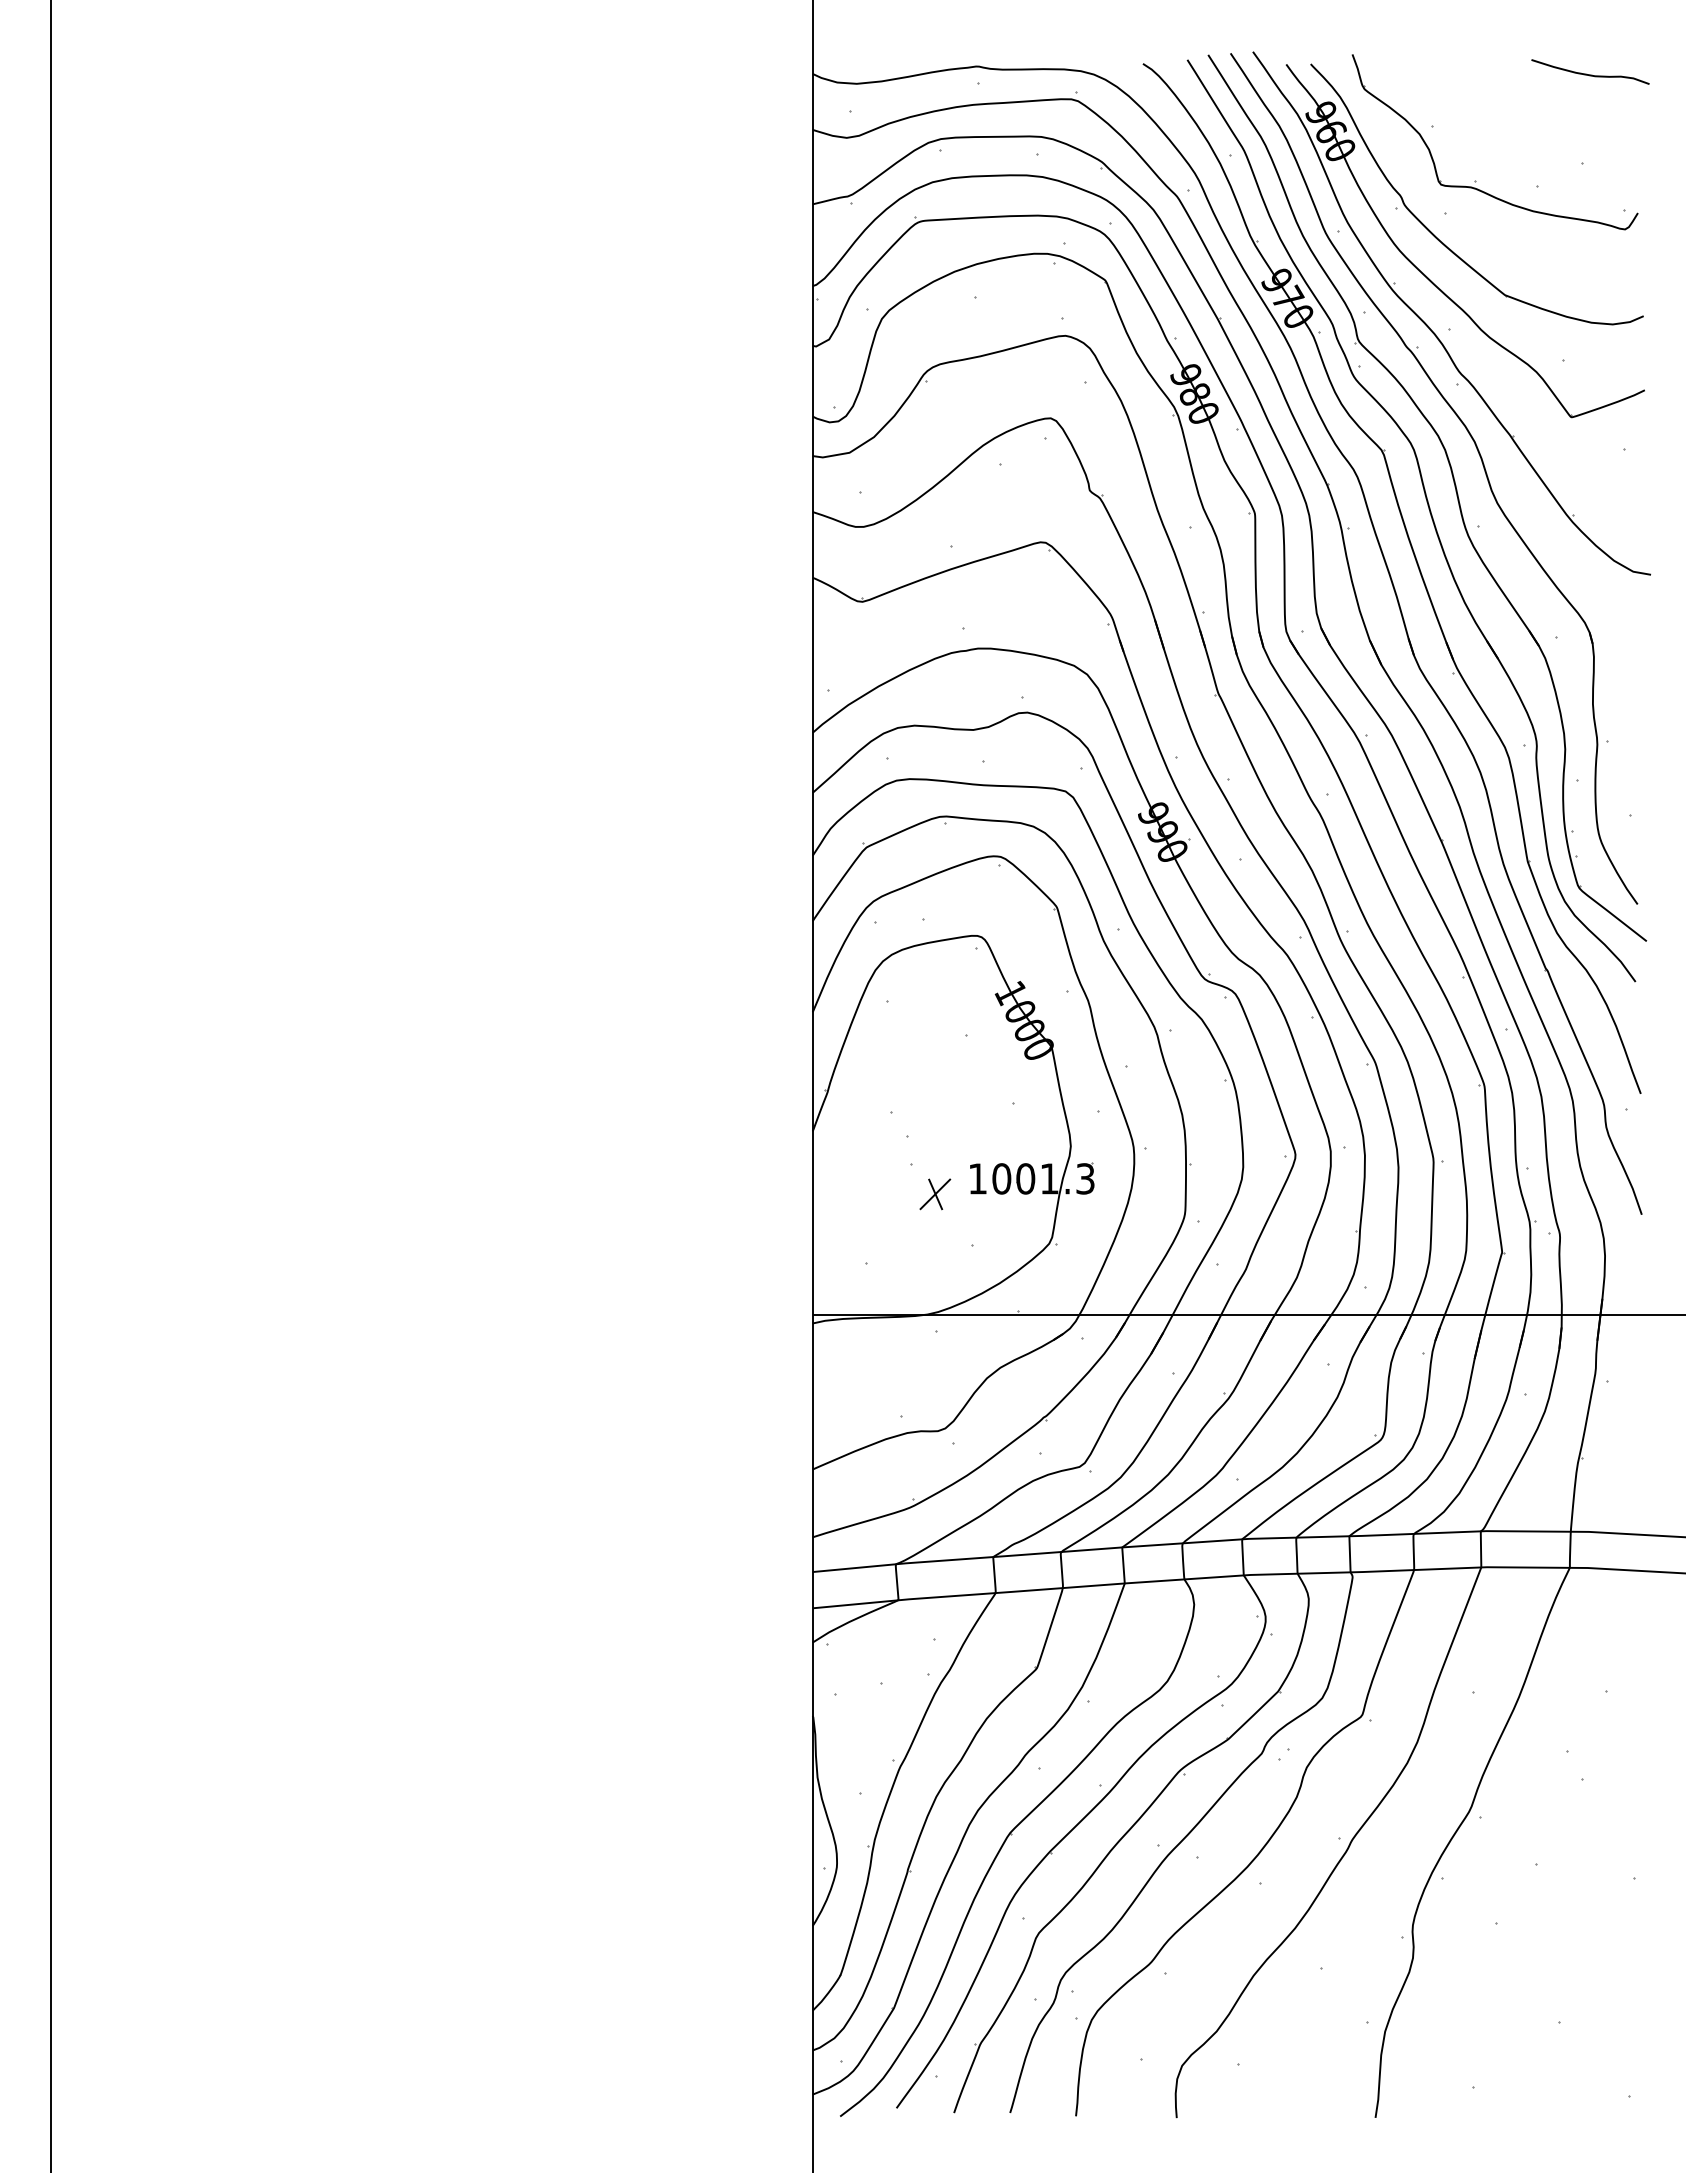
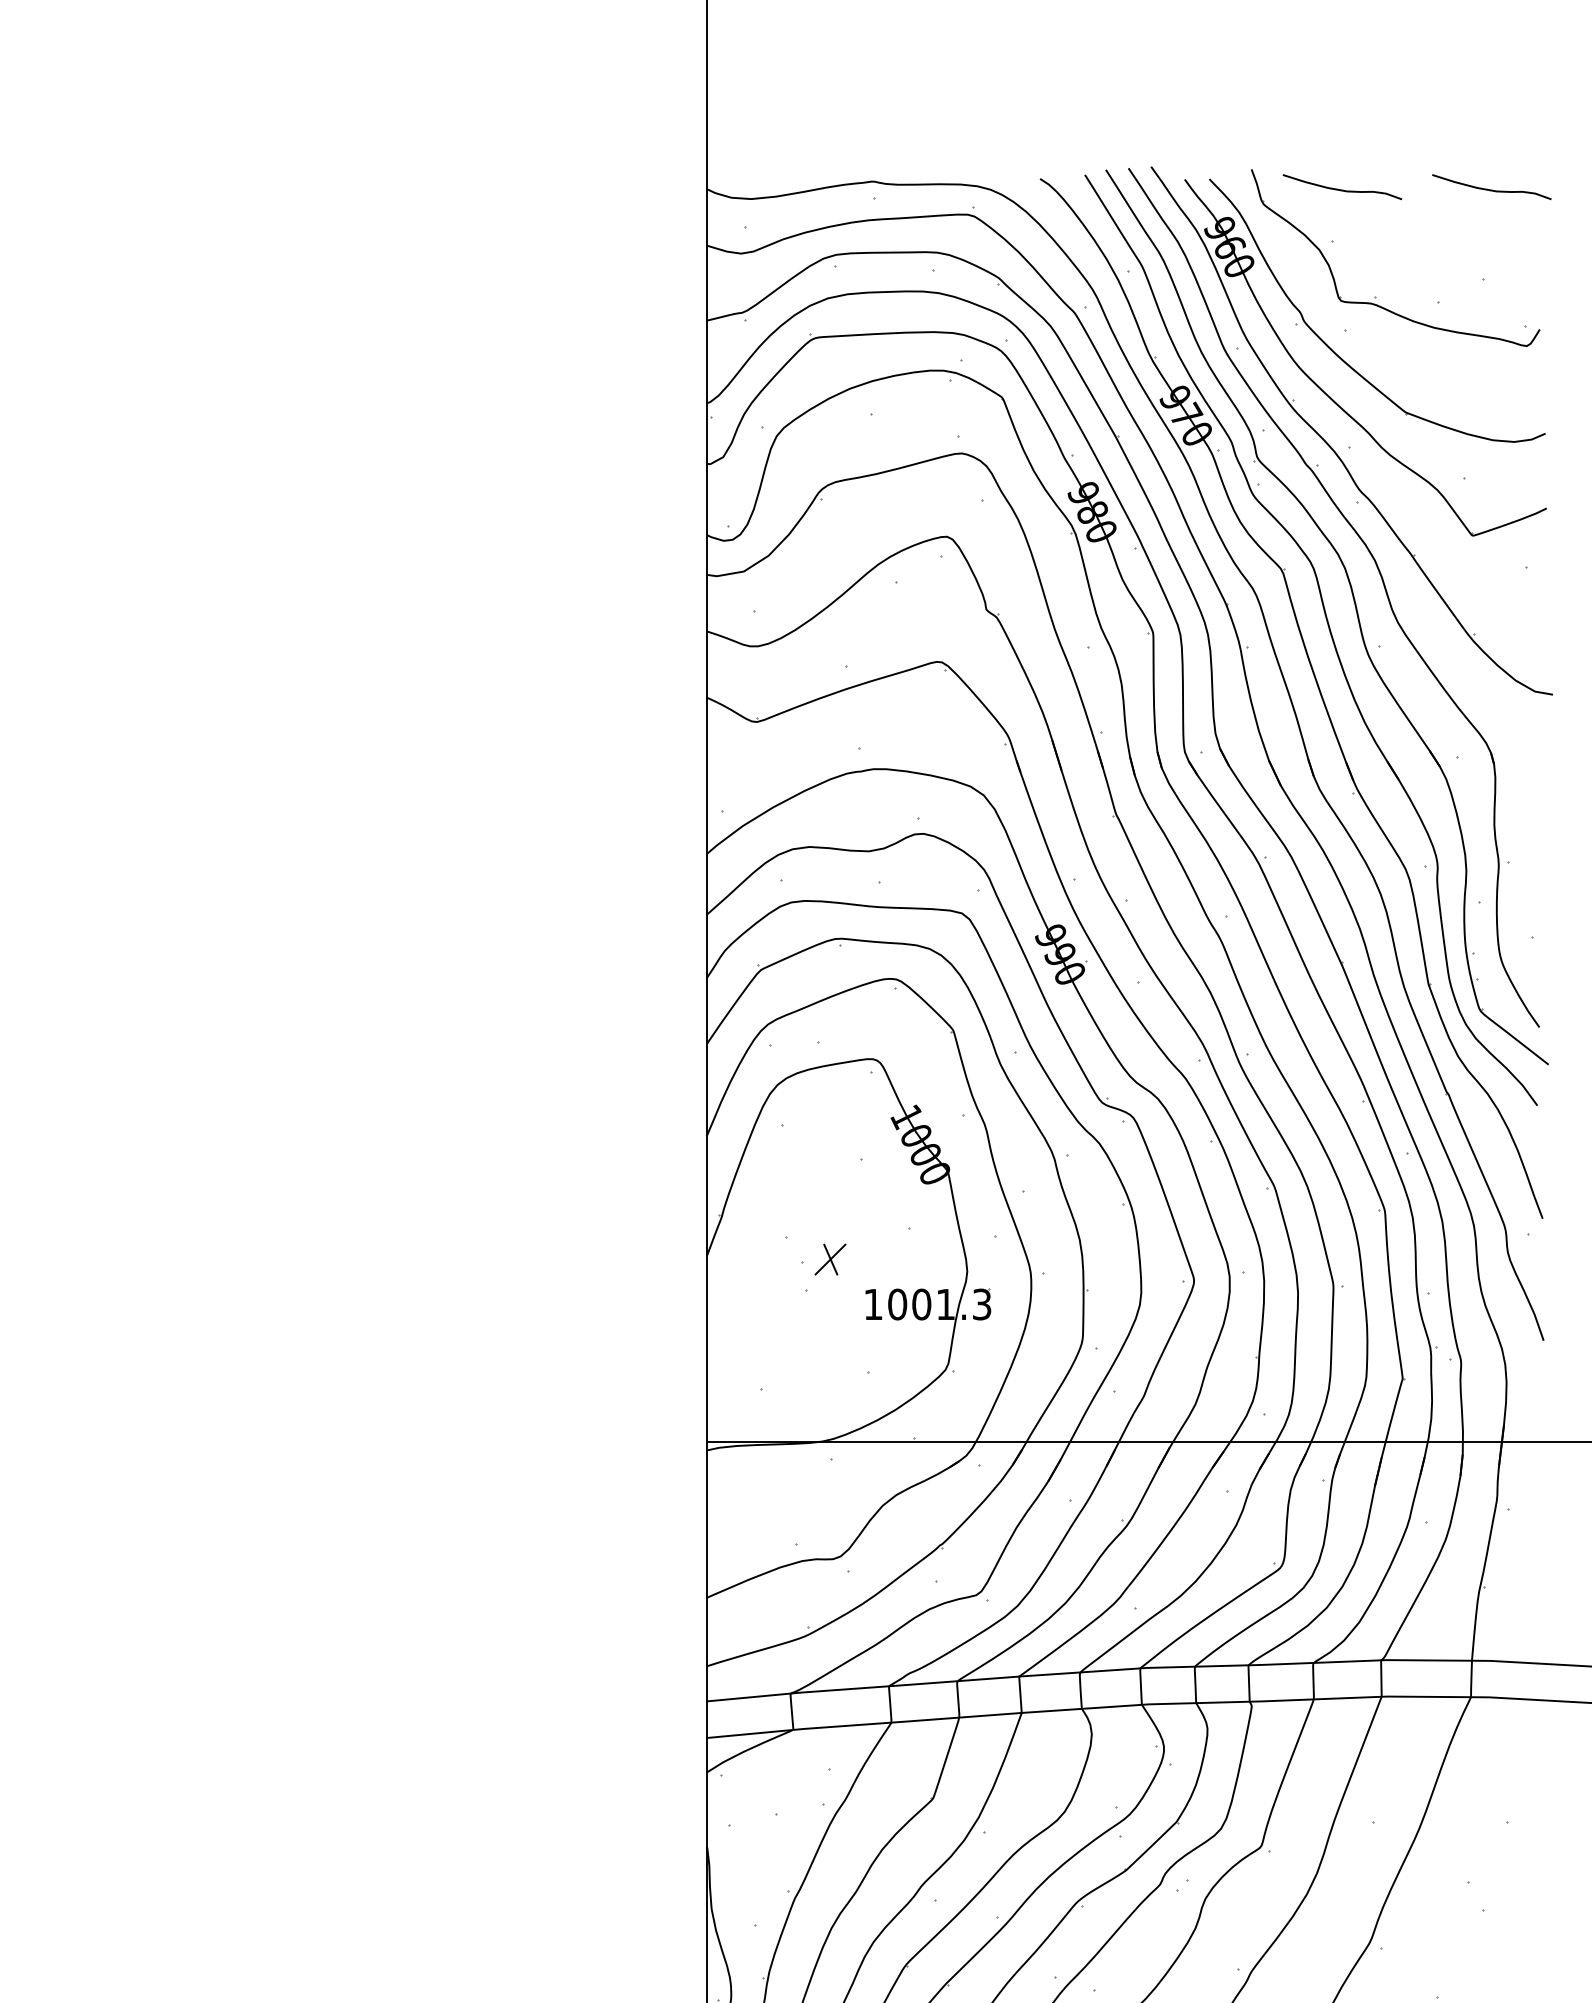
curve: (1442, 74) -> (1342, 189), added
part: (935, 1194) -> (830, 1259), moved

